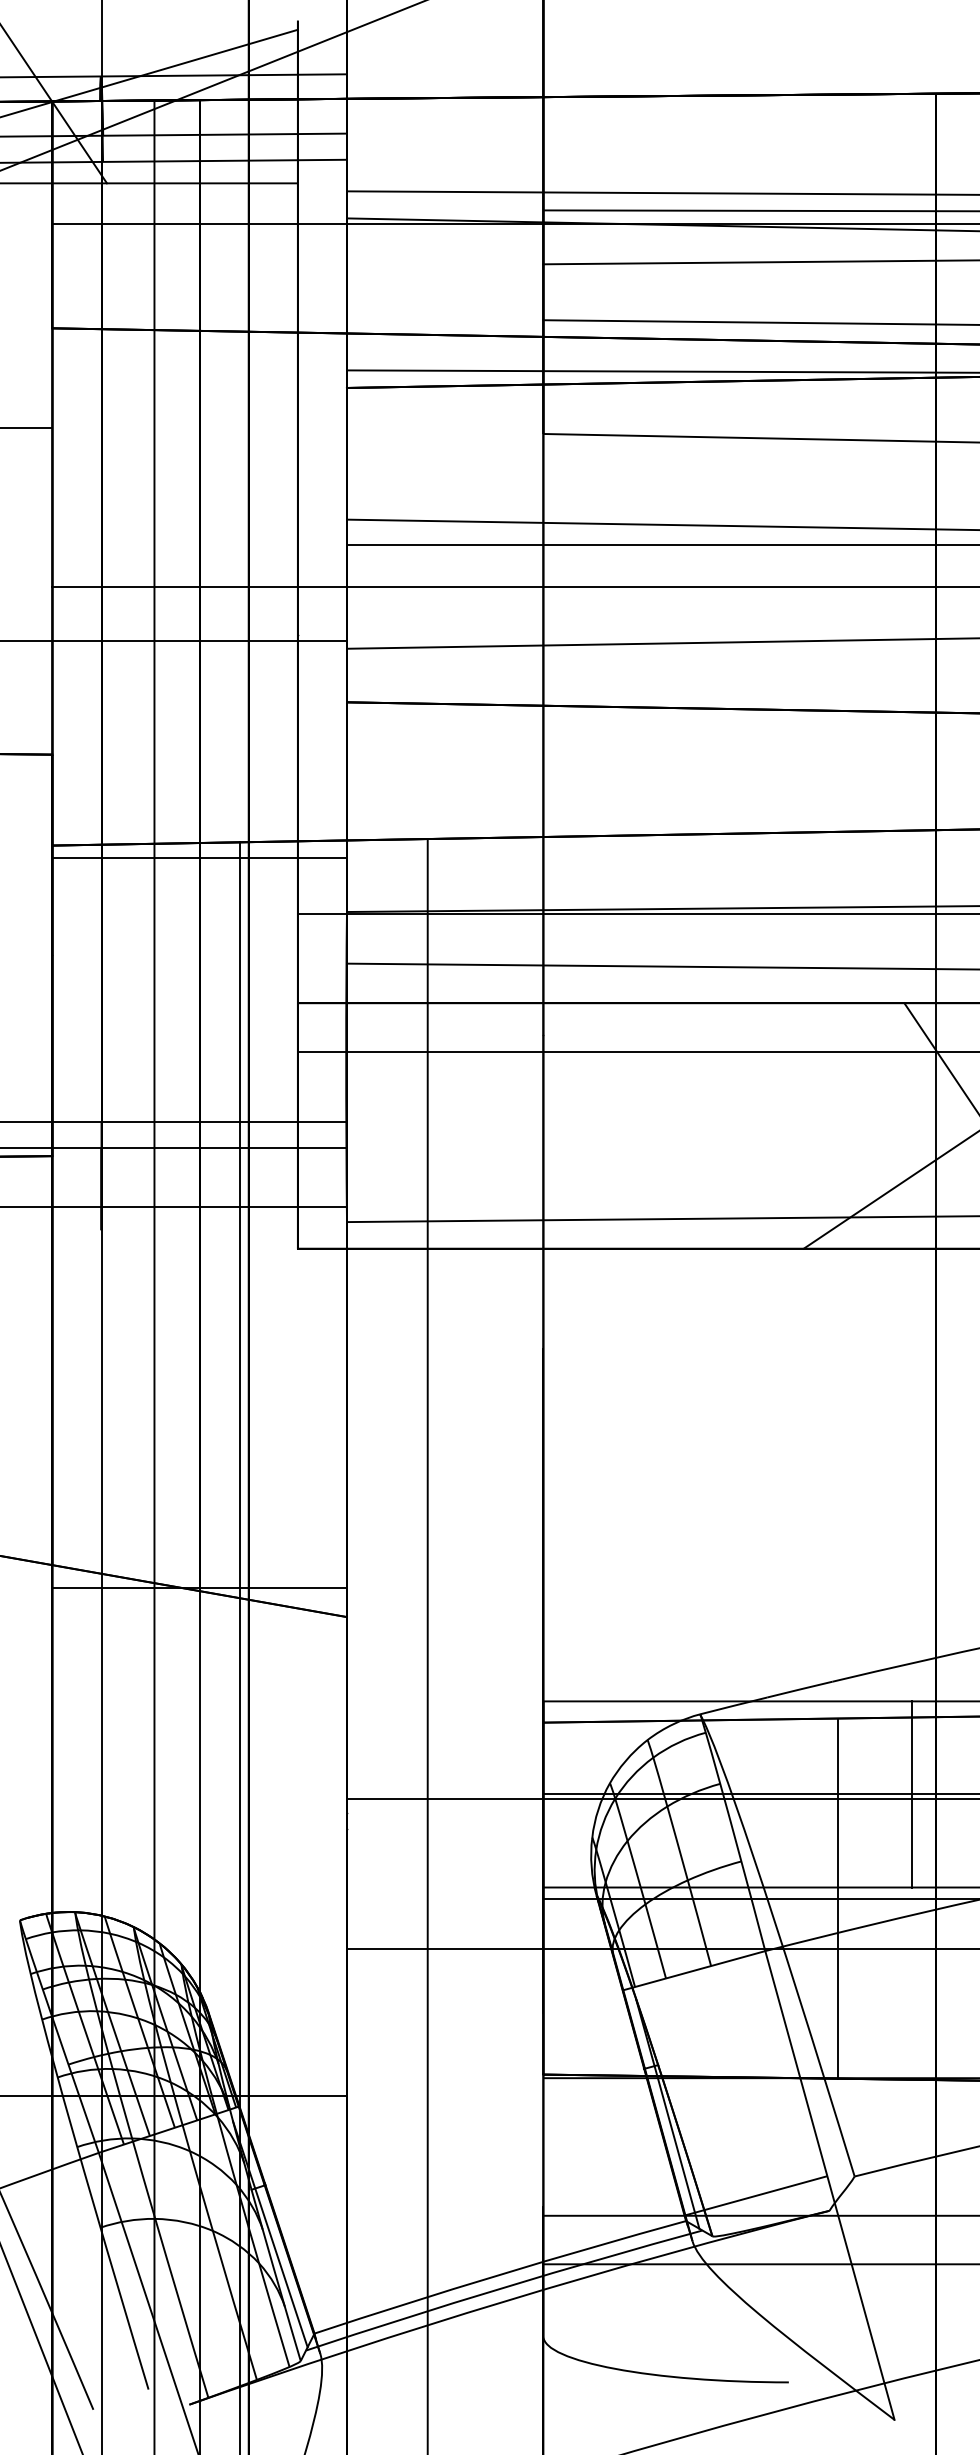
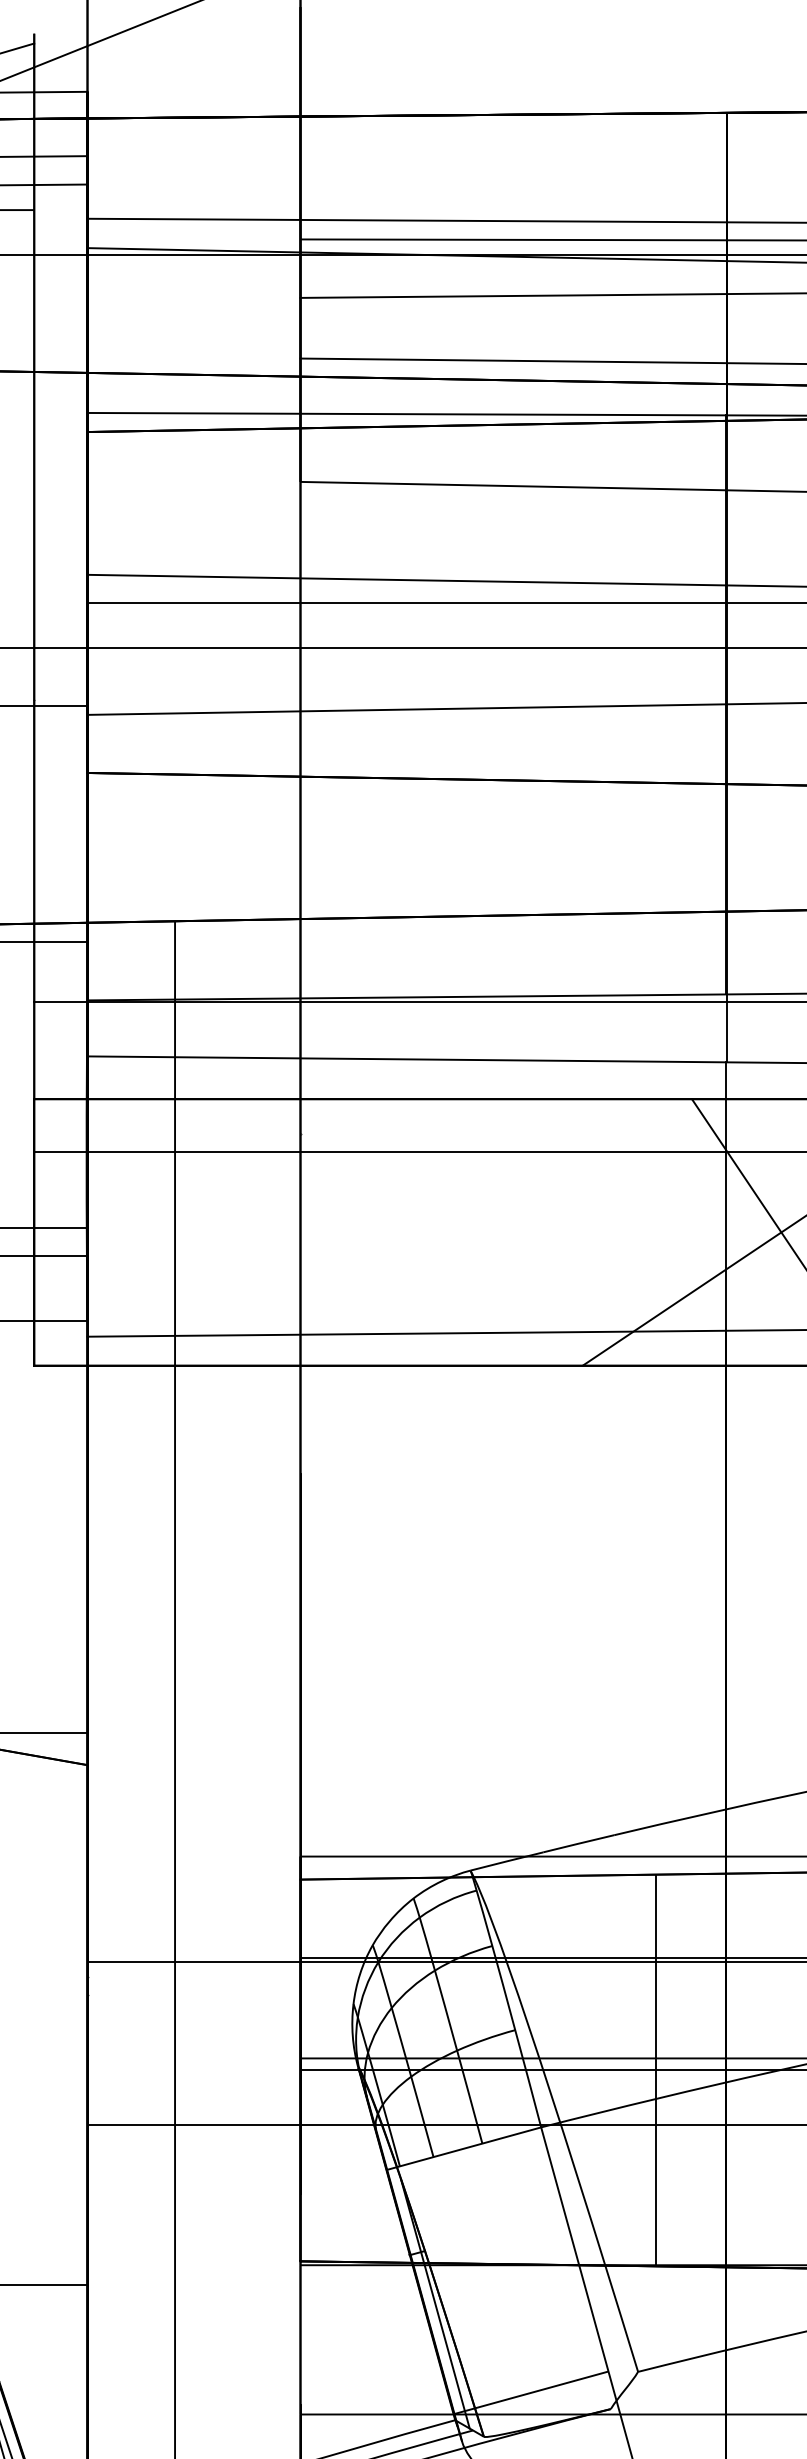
line: (911, 1794) -> (699, 1957), removed
line: (837, 1898) -> (655, 2070), moved

